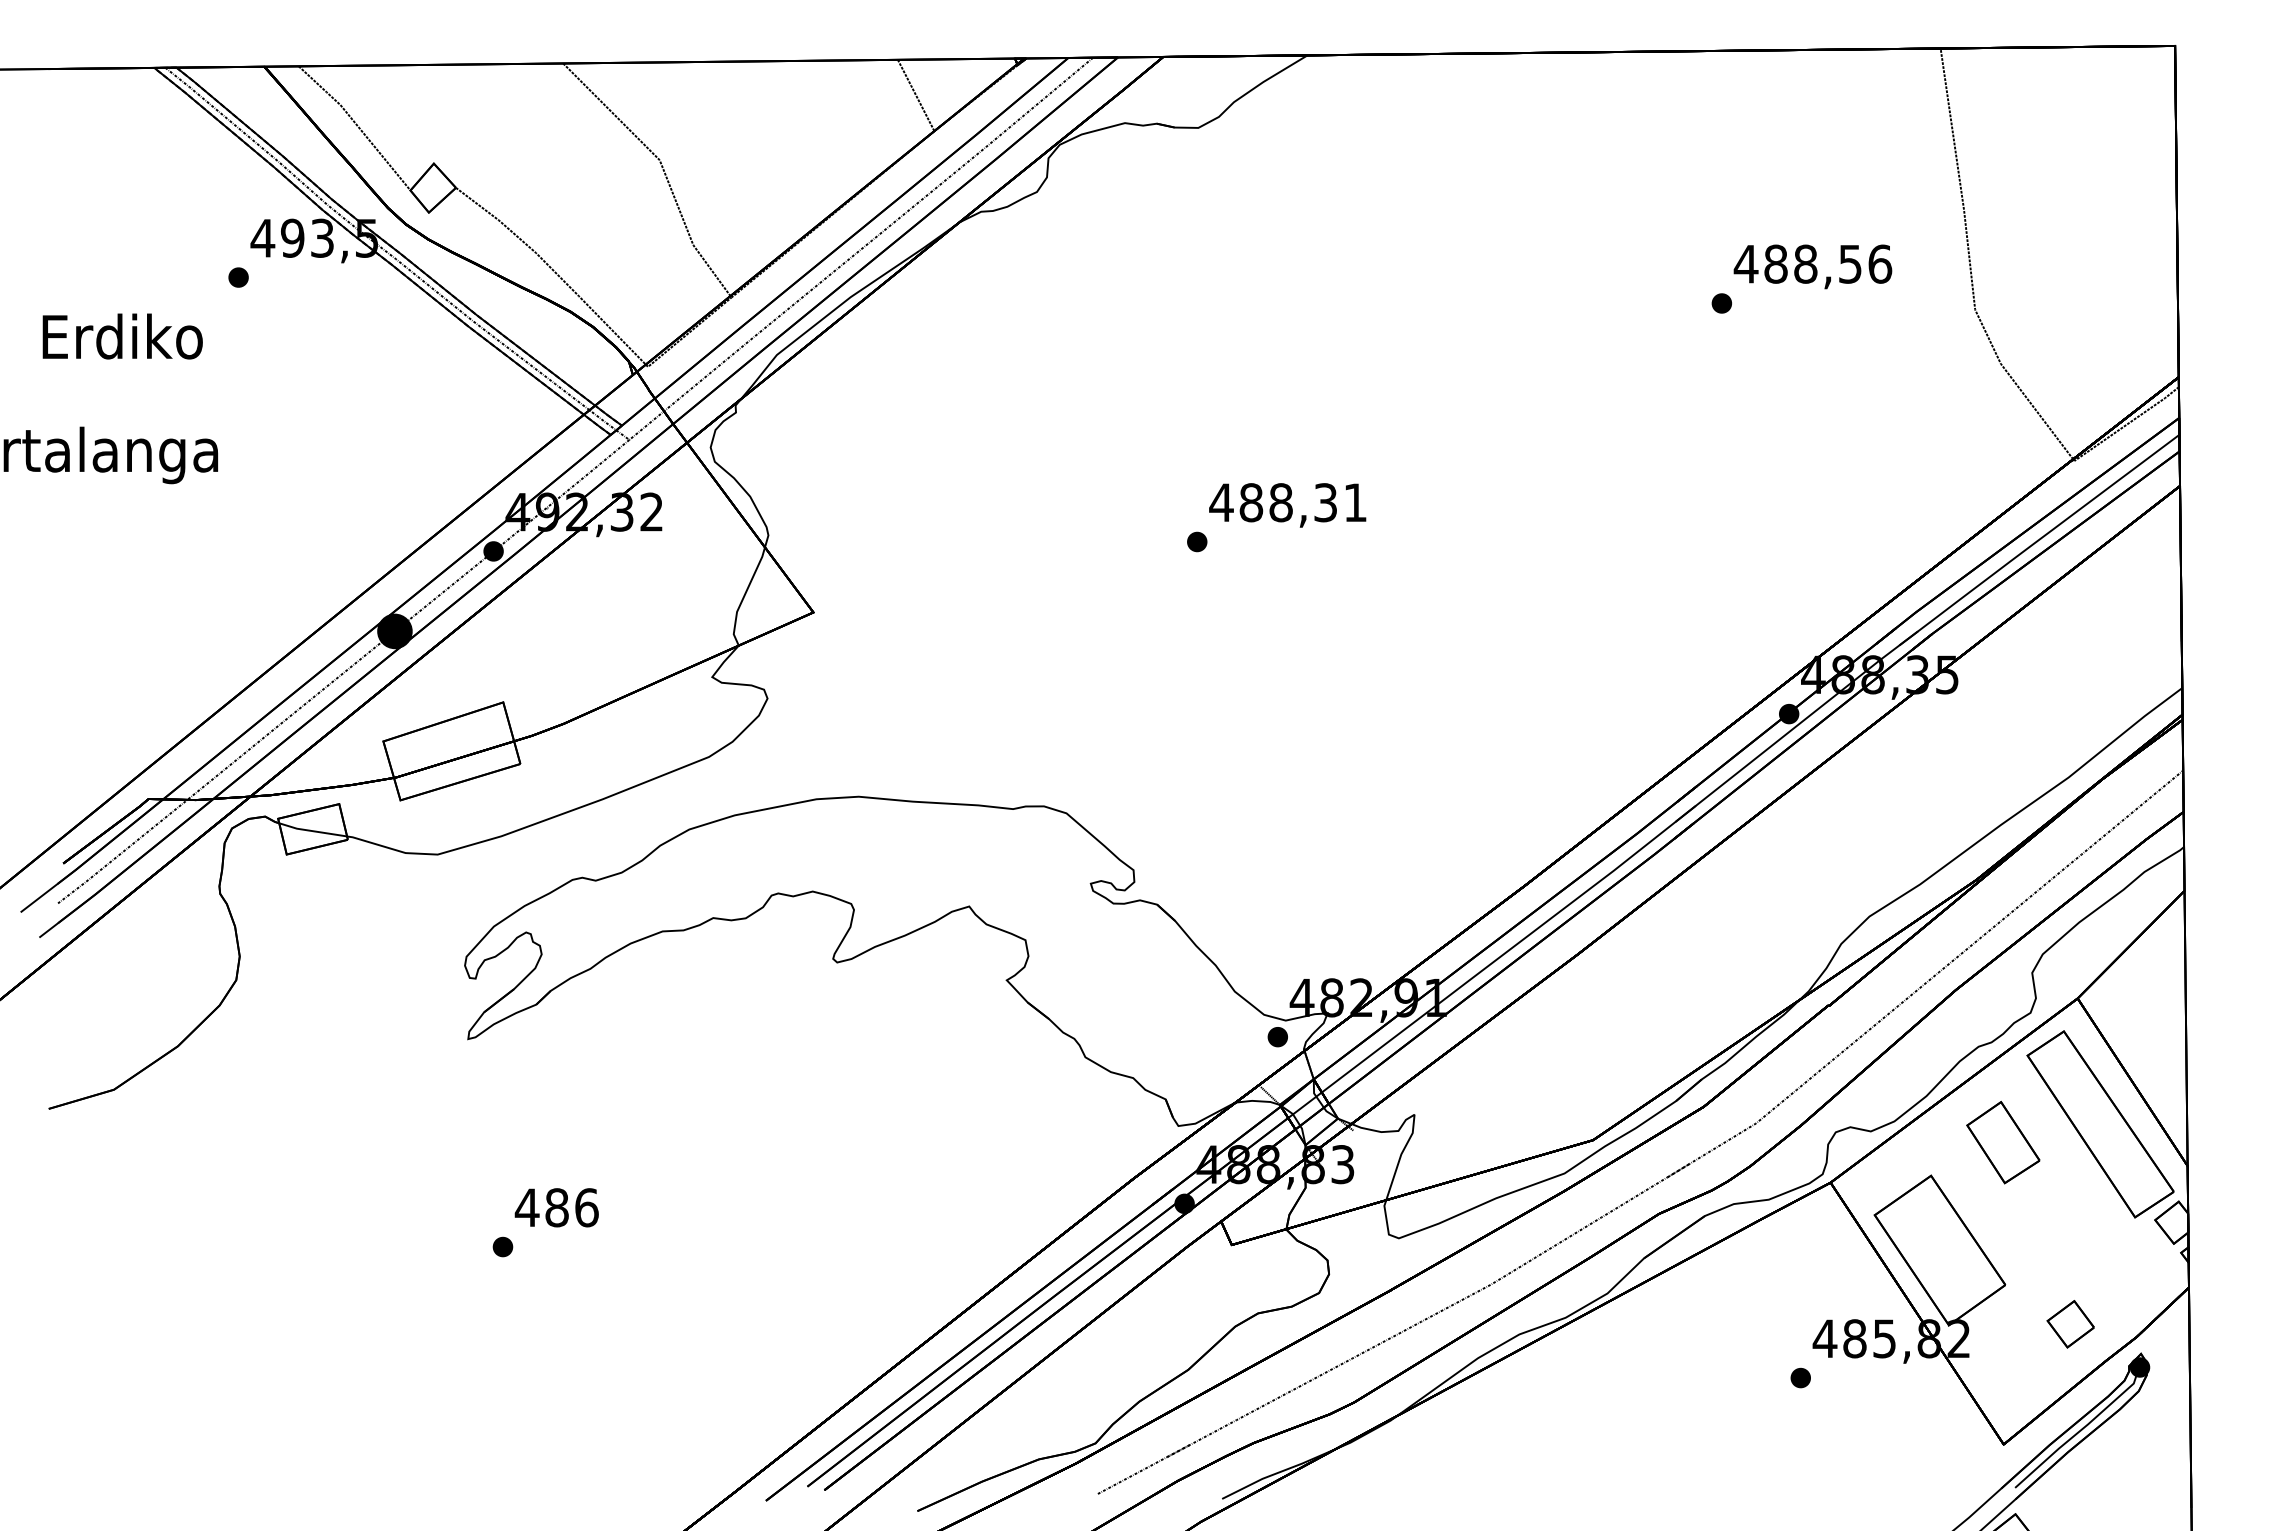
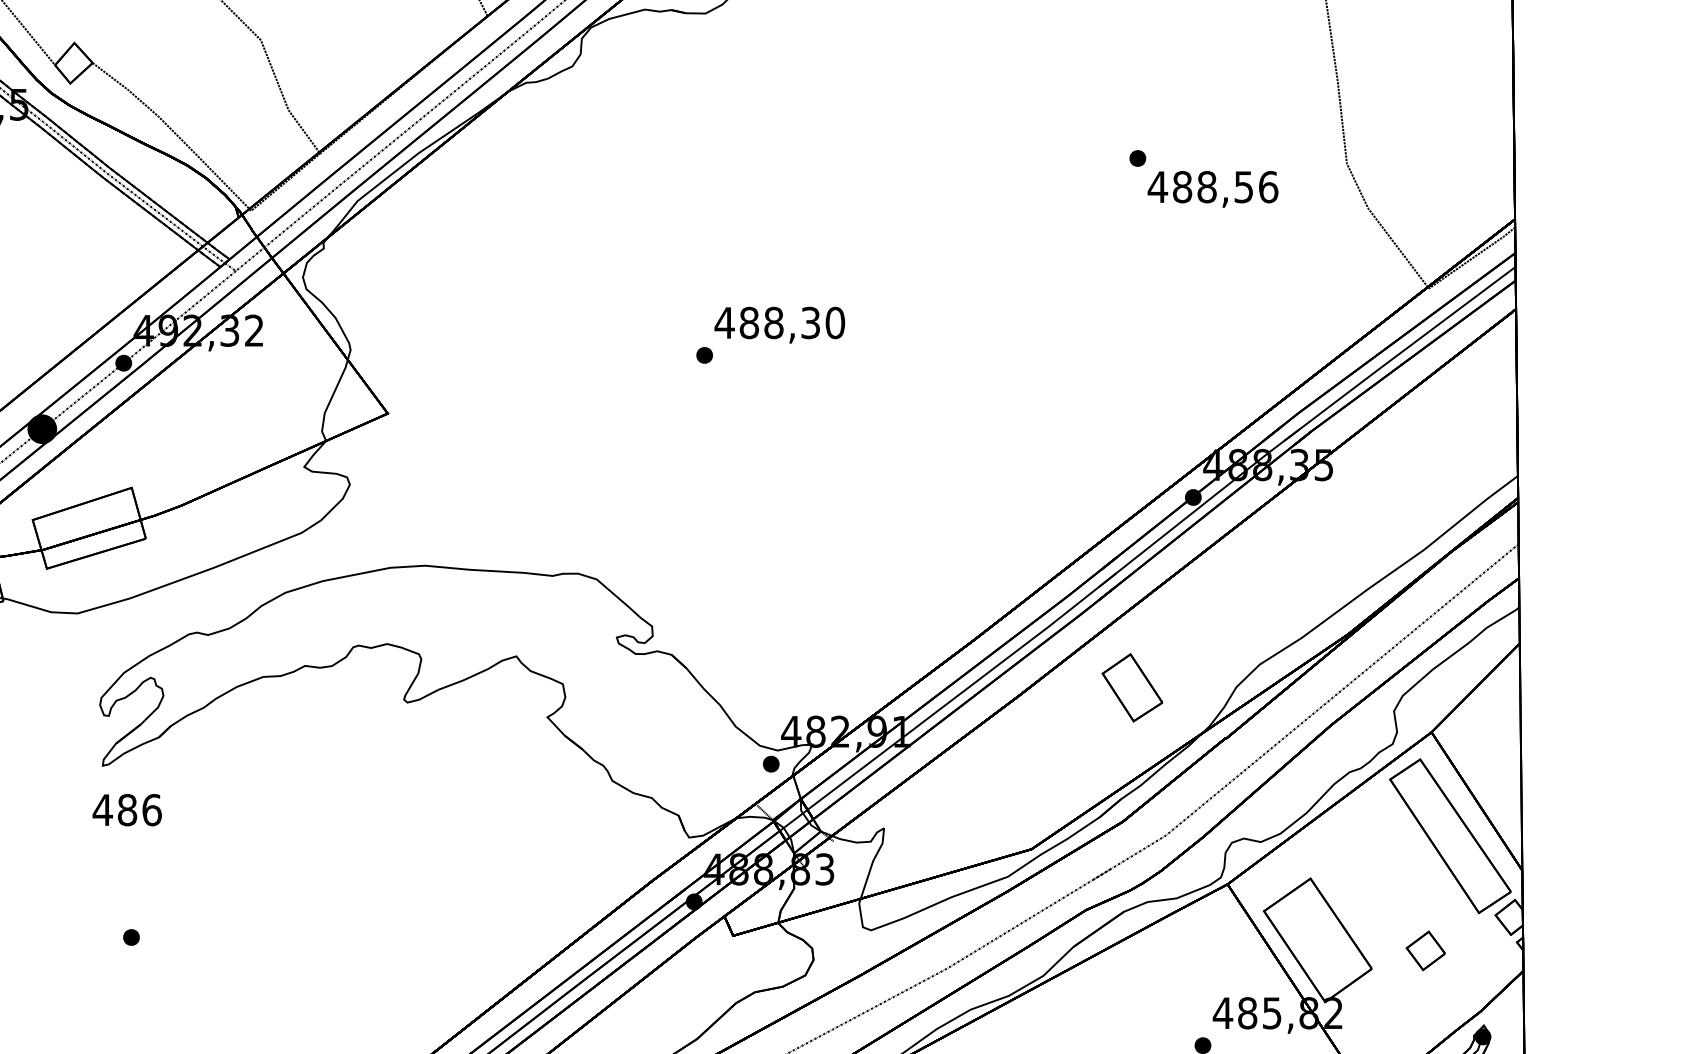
text: (1812, 266) -> (1212, 189), moved
text: (1355, 502) -> (835, 322), 488,31 -> 488,30
part: (2003, 1142) -> (1132, 687), moved
text: (556, 1207) -> (126, 809), moved
part: (2070, 1324) -> (1425, 951), moved

